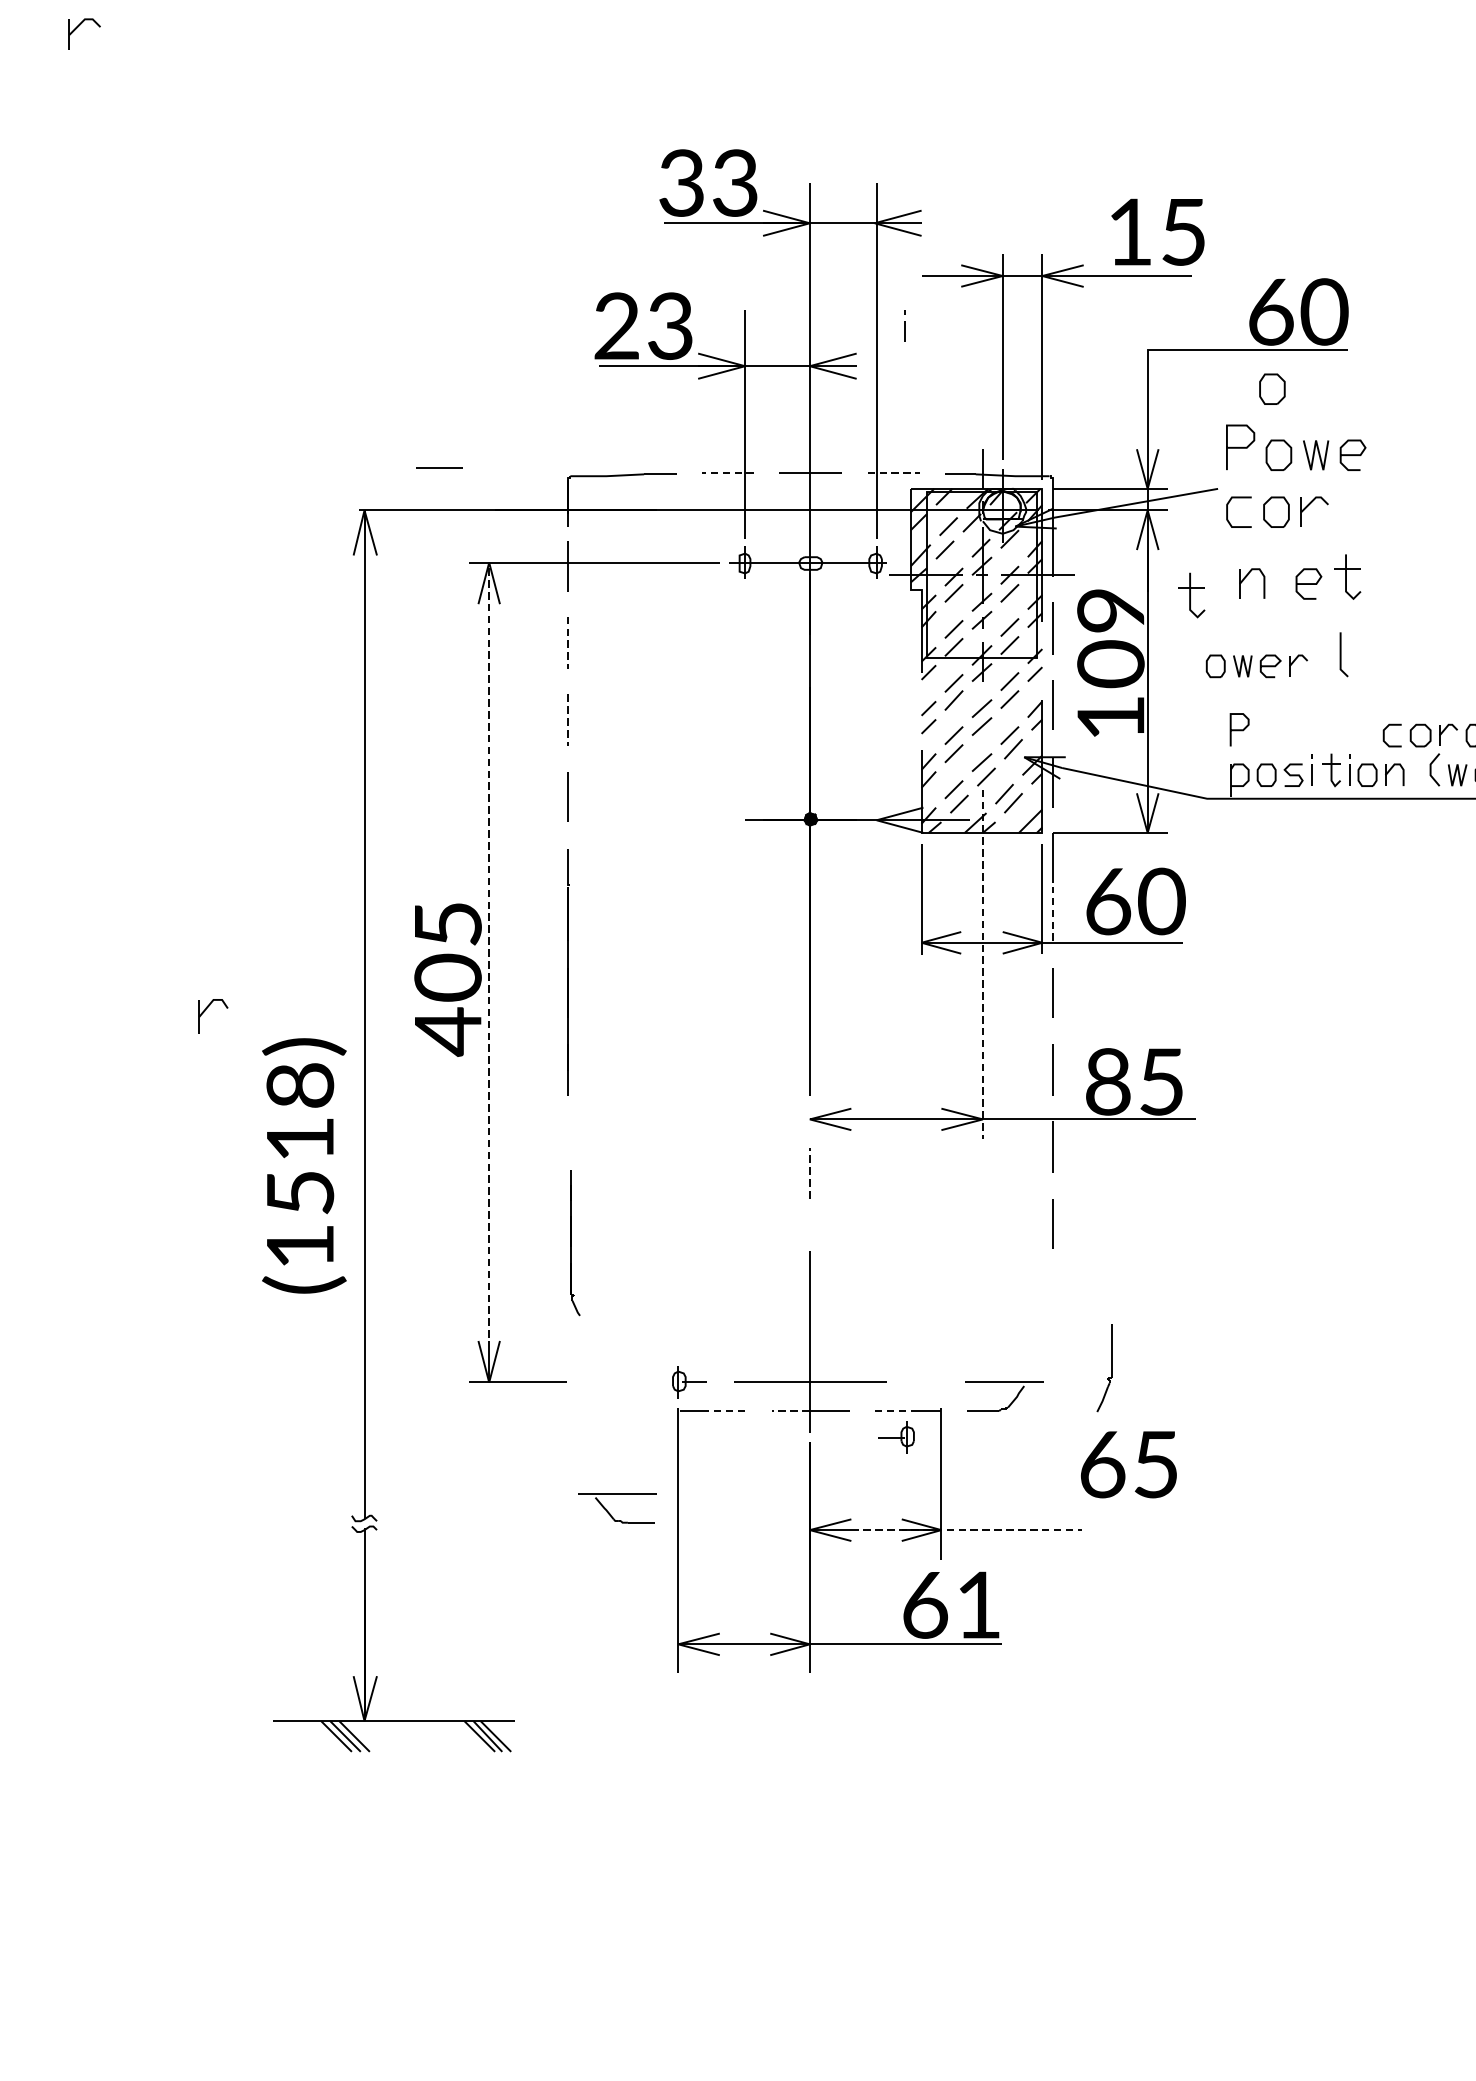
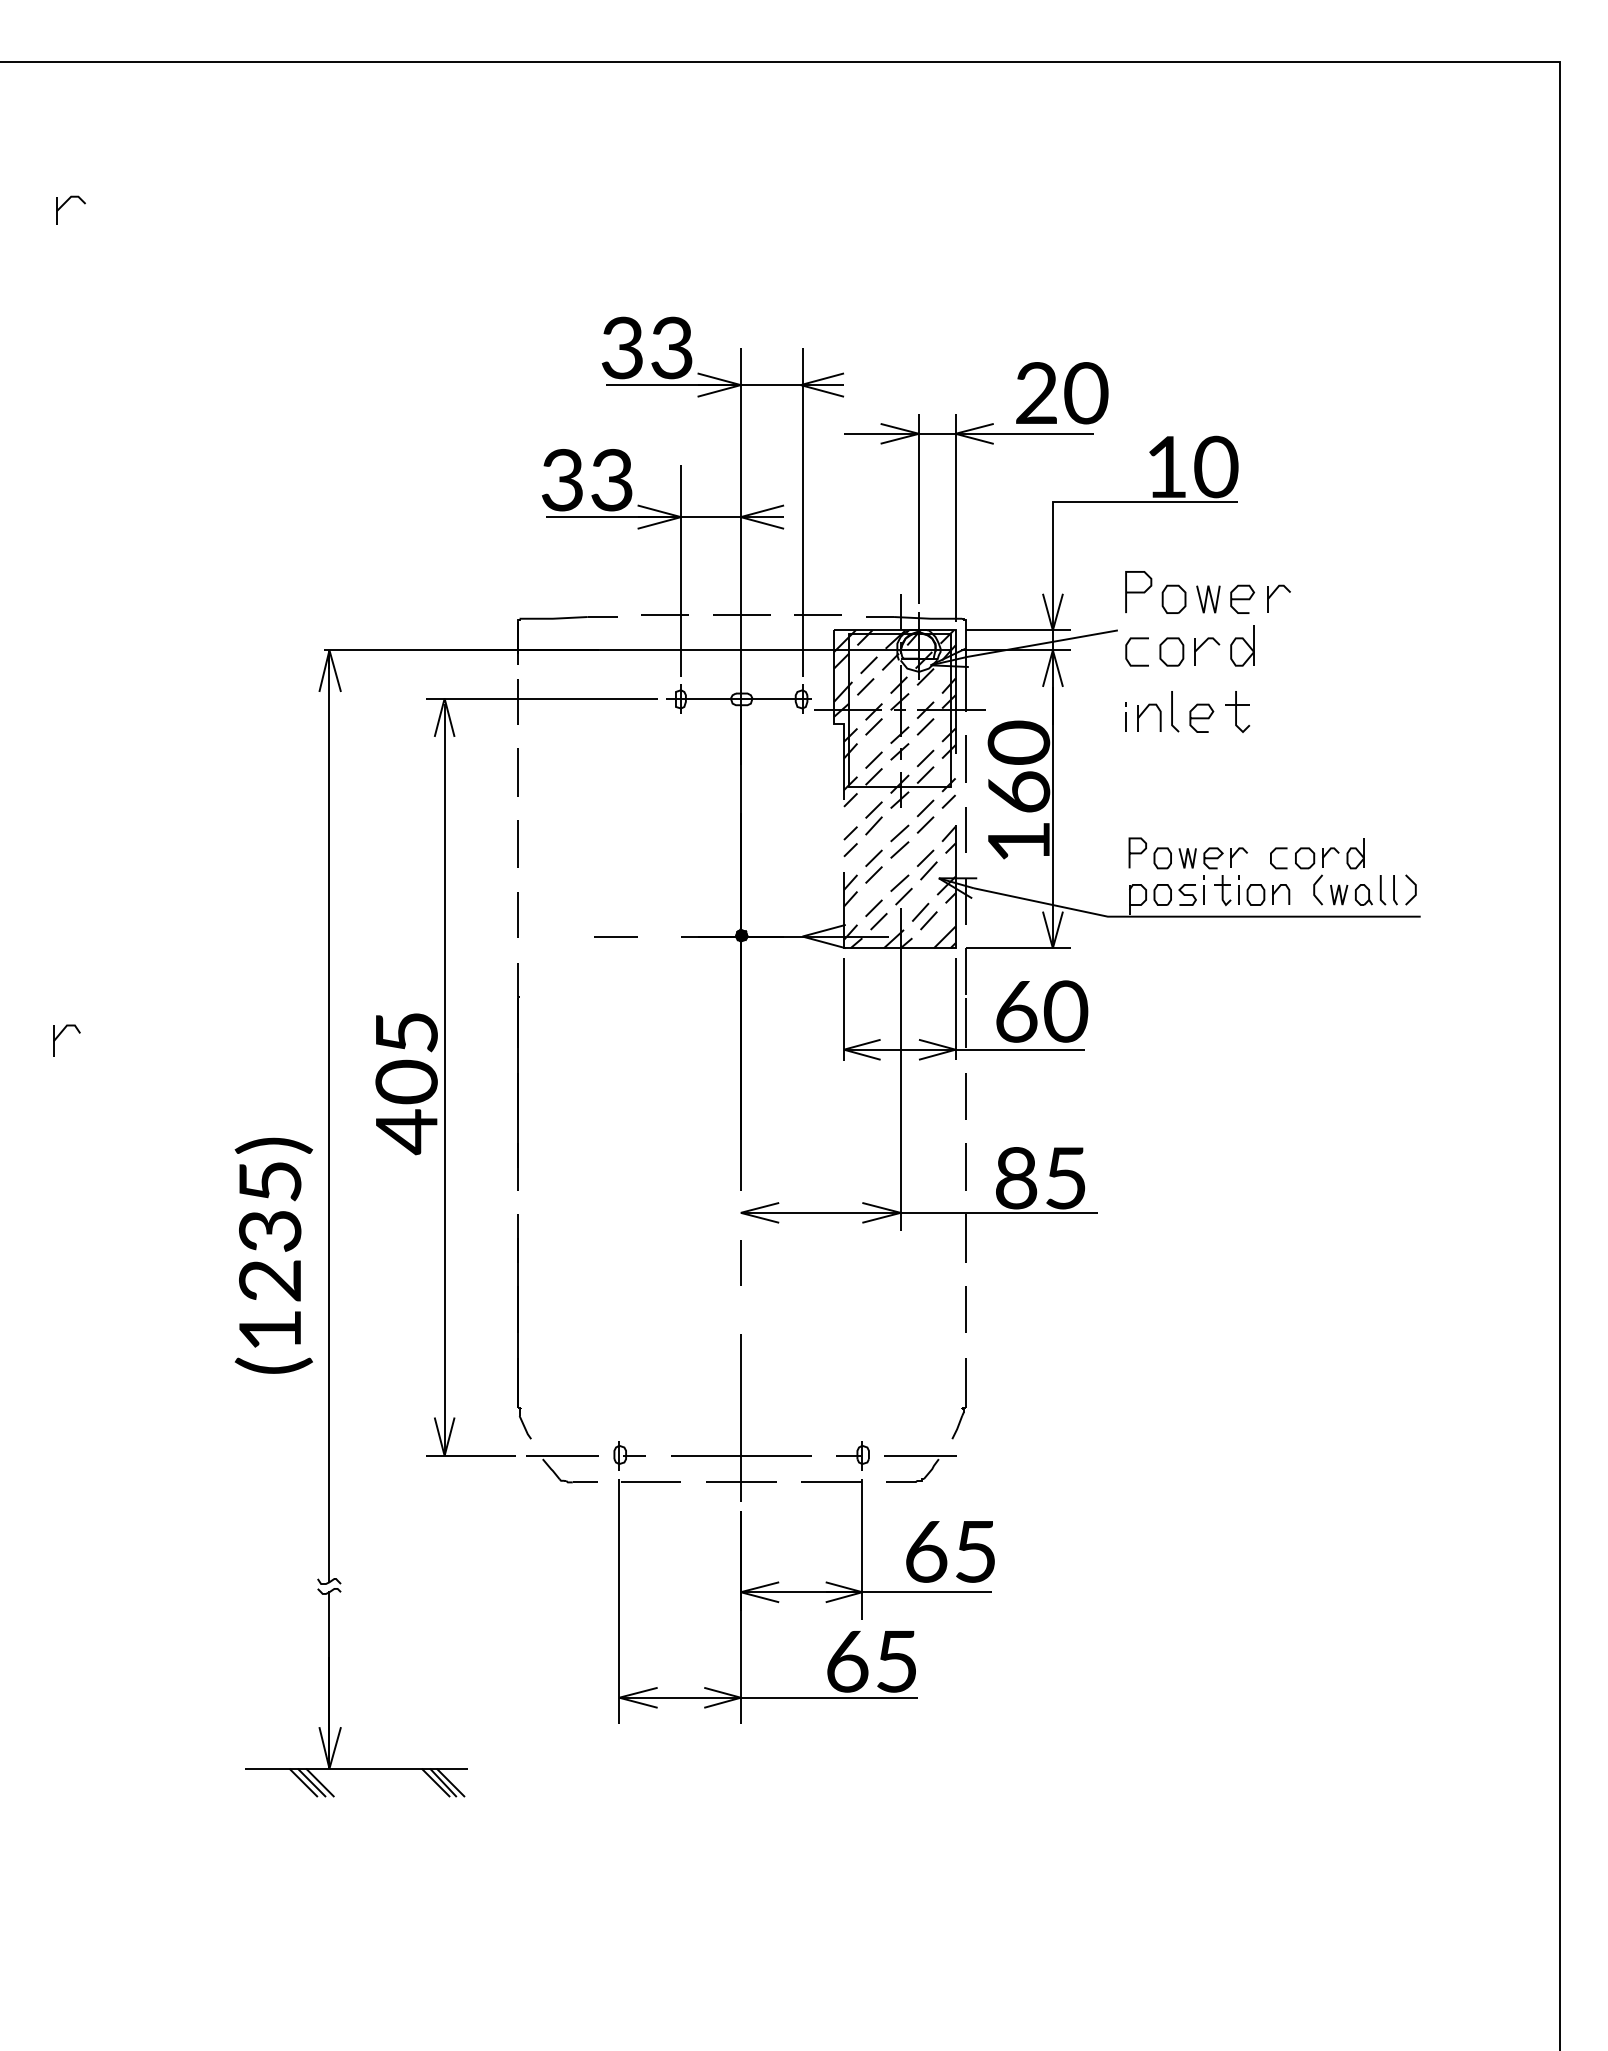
text: (1158, 232) -> (1062, 393), 15 -> 20
text: (1270, 312) -> (1166, 467), 60 -> 10
line: (903, 325) -> (1125, 716), moved
text: (615, 326) -> (561, 480), 23 -> 33
part: (1271, 388) -> (1167, 537), removed
part: (1386, 449) -> (1273, 594), added
line: (439, 468) -> (615, 936), moved
line: (728, 472) -> (665, 615), dashed -> solid
line: (893, 472) -> (818, 615), dashed -> solid
part: (1352, 505) -> (1242, 645), added
part: (1191, 595) -> (1093, 728), removed
text: (1110, 637) -> (1018, 767), 109 -> 160
line: (568, 643) -> (517, 773), dashed -> solid
line: (1341, 654) -> (1172, 711), moved
part: (1256, 666) -> (1200, 858), moved
line: (568, 720) -> (517, 844), dashed -> solid
line: (1053, 913) -> (965, 1022), dashed -> solid
line: (489, 954) -> (444, 1060), dashed -> solid
line: (982, 965) -> (900, 1070), dashed -> solid
part: (205, 1011) -> (59, 1036), moved
text: (300, 1139) -> (270, 1231), (1518) -> (1235)
line: (809, 1173) -> (740, 1262), dashed -> solid
part: (575, 1242) -> (524, 1326), size x1.67
part: (1111, 1368) -> (965, 1398), moved
line: (725, 1411) -> (662, 1482), dashed -> solid
line: (790, 1411) -> (722, 1482), dashed -> solid
line: (895, 1411) -> (819, 1482), dashed -> solid
part: (896, 1437) -> (852, 1455), moved
text: (1128, 1464) -> (950, 1551), moved
part: (611, 1514) -> (557, 1474), moved
line: (966, 1530) -> (885, 1592), dashed -> solid
text: (978, 1605) -> (896, 1661), 61 -> 65

